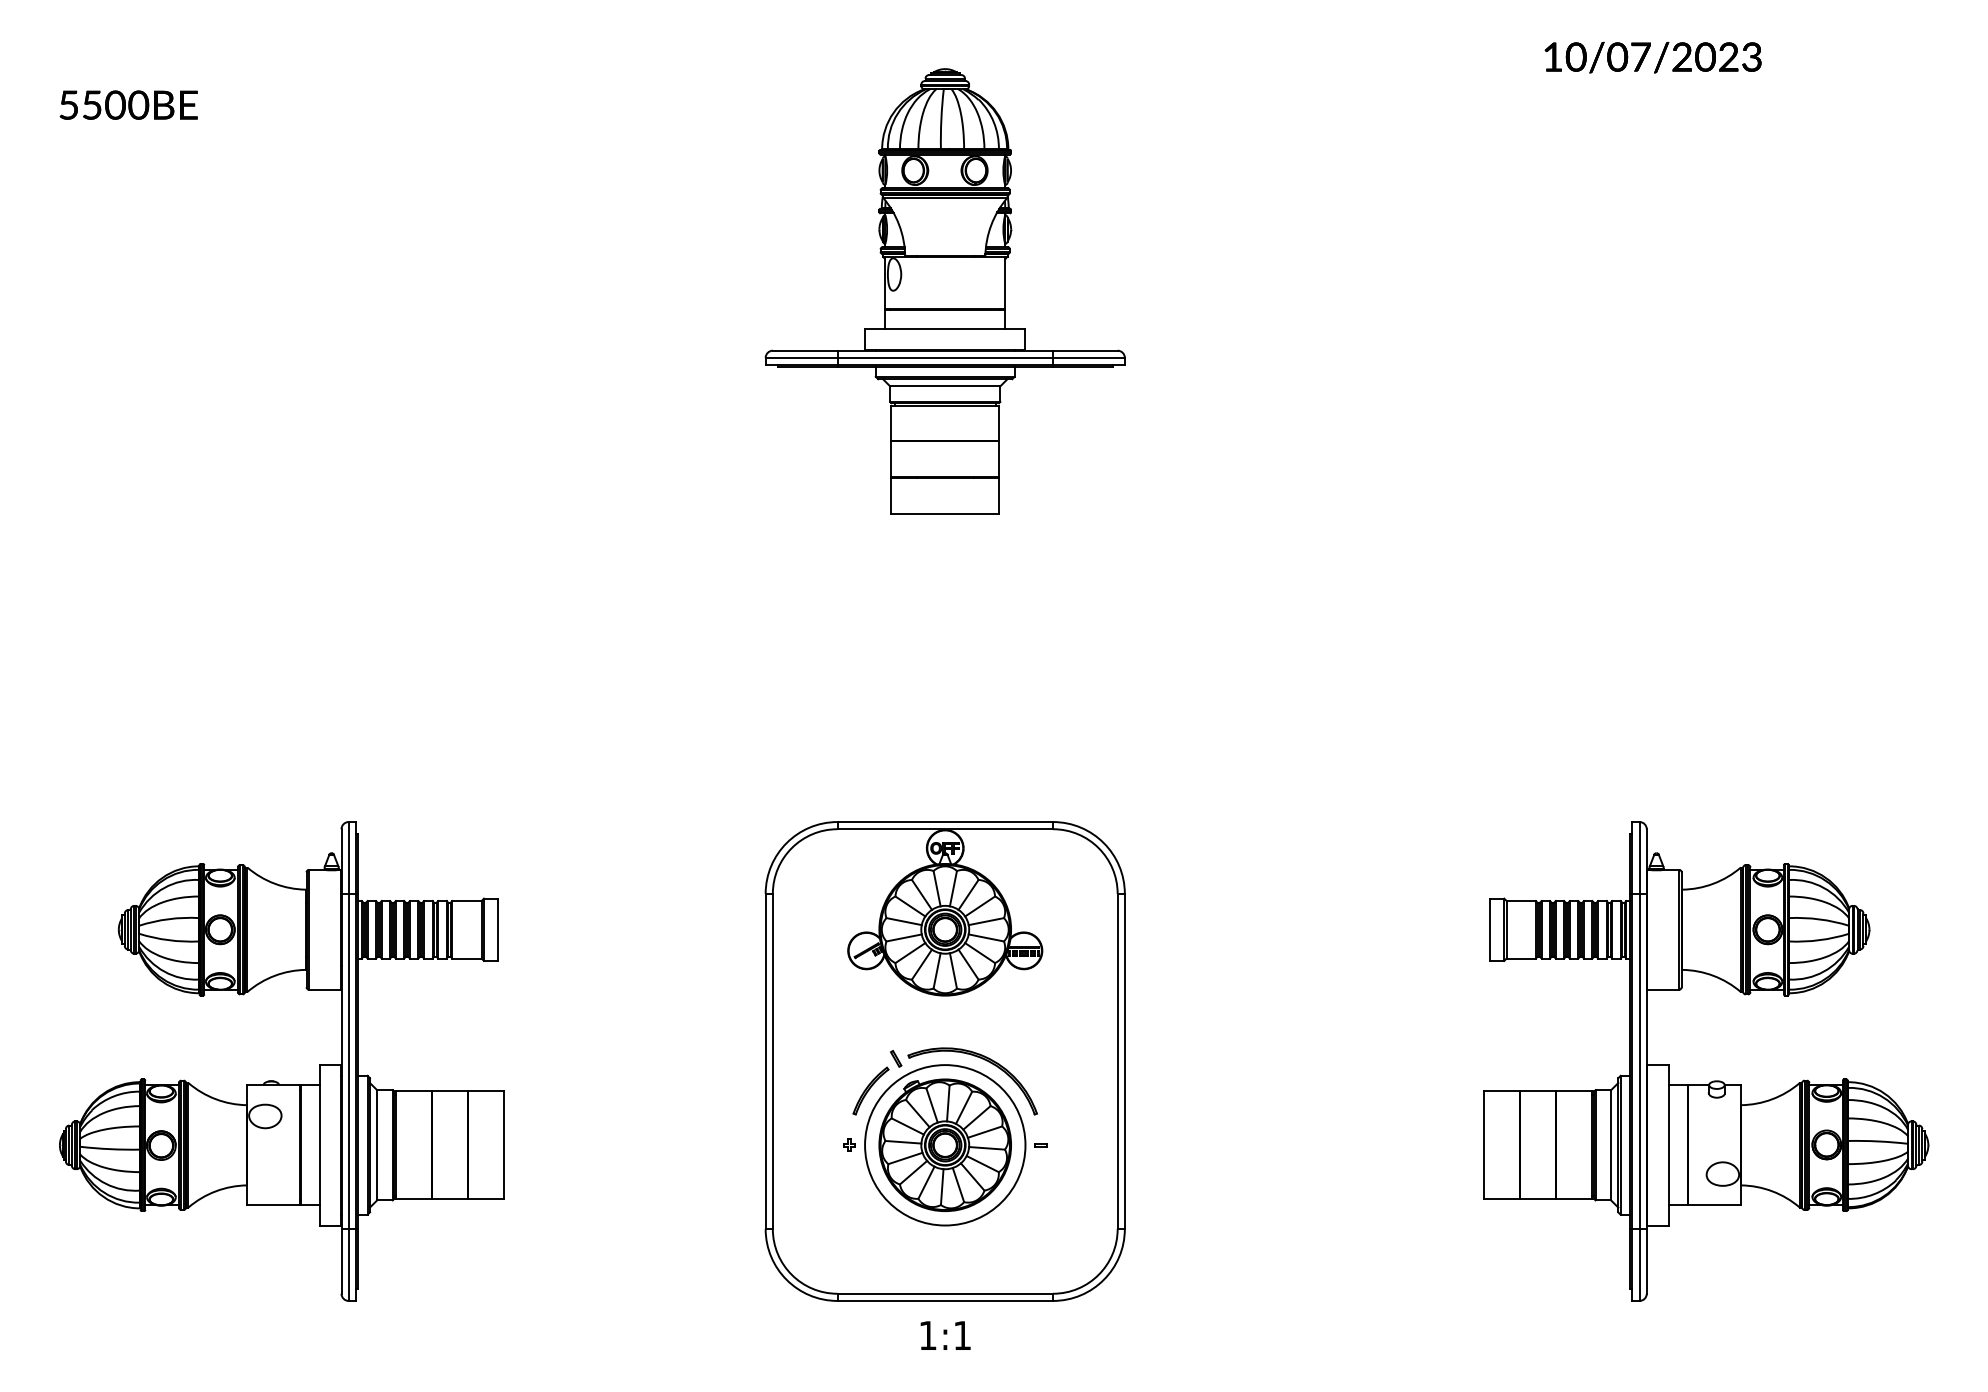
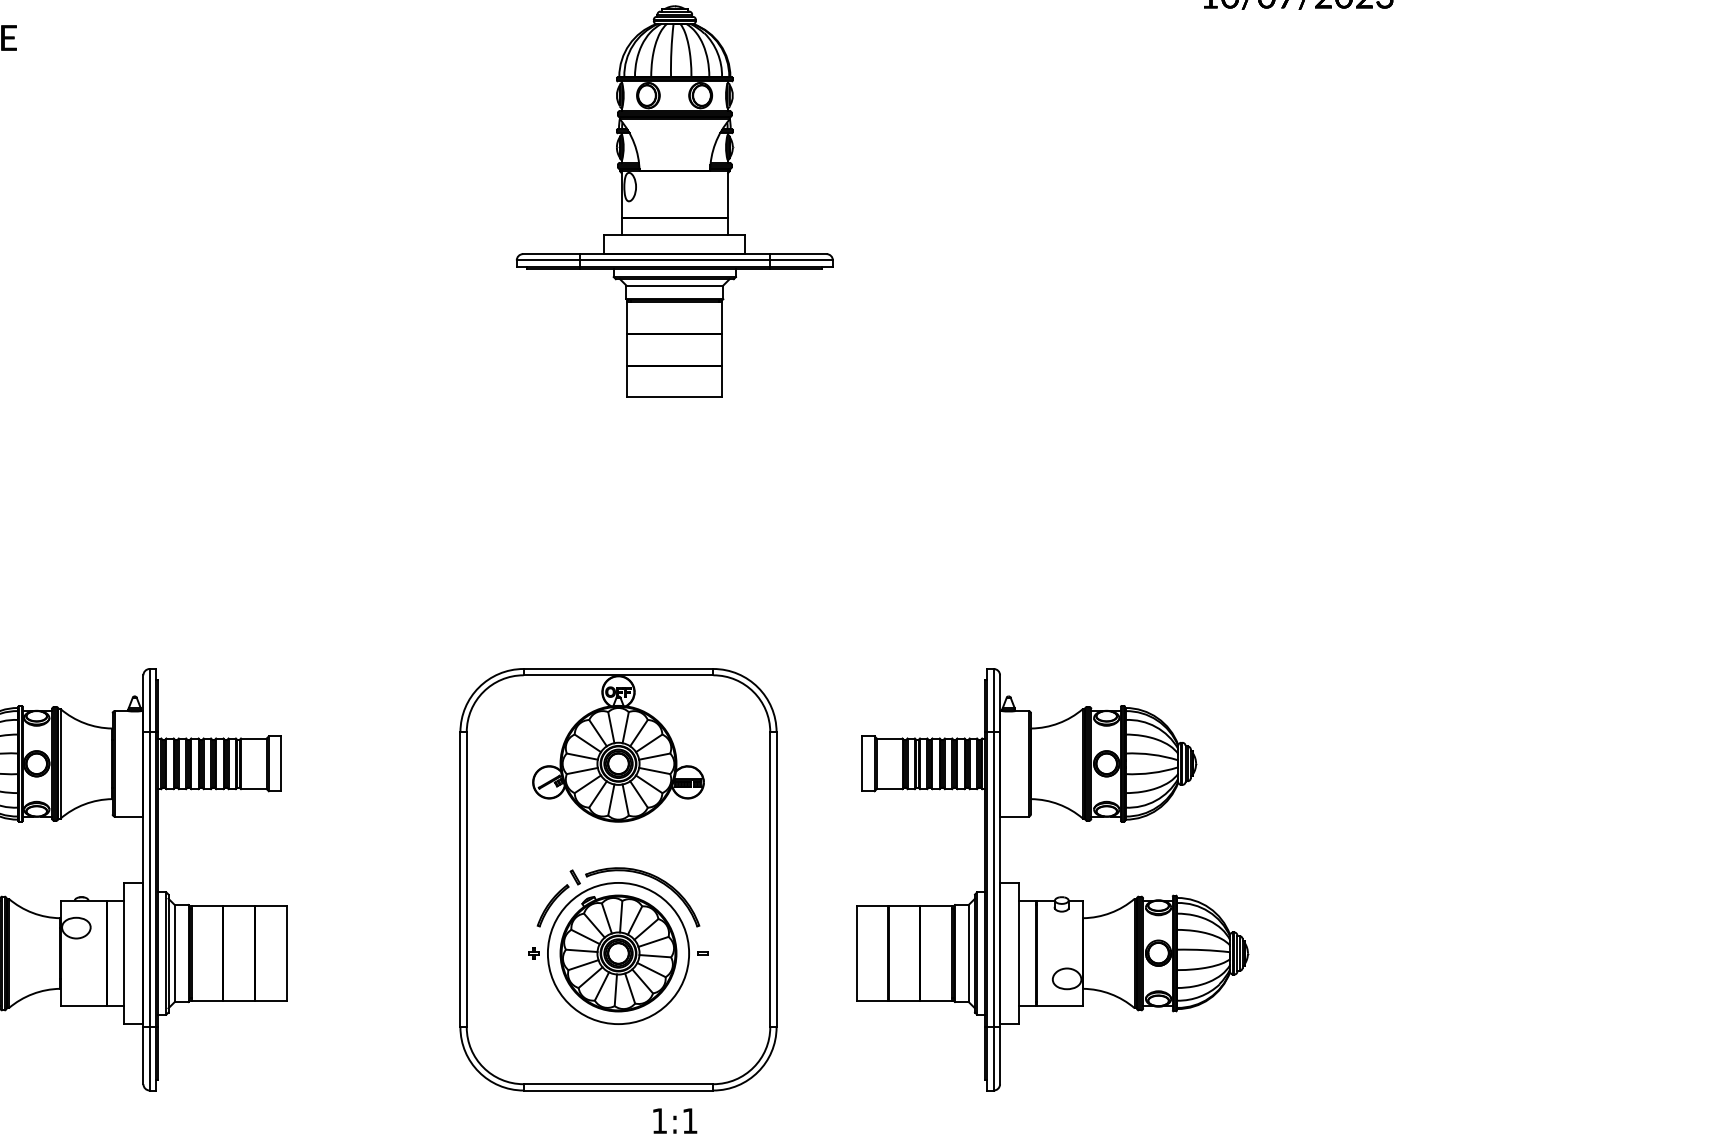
part: (944, 1061) -> (617, 879), moved
part: (1713, 1080) -> (1058, 896), moved

